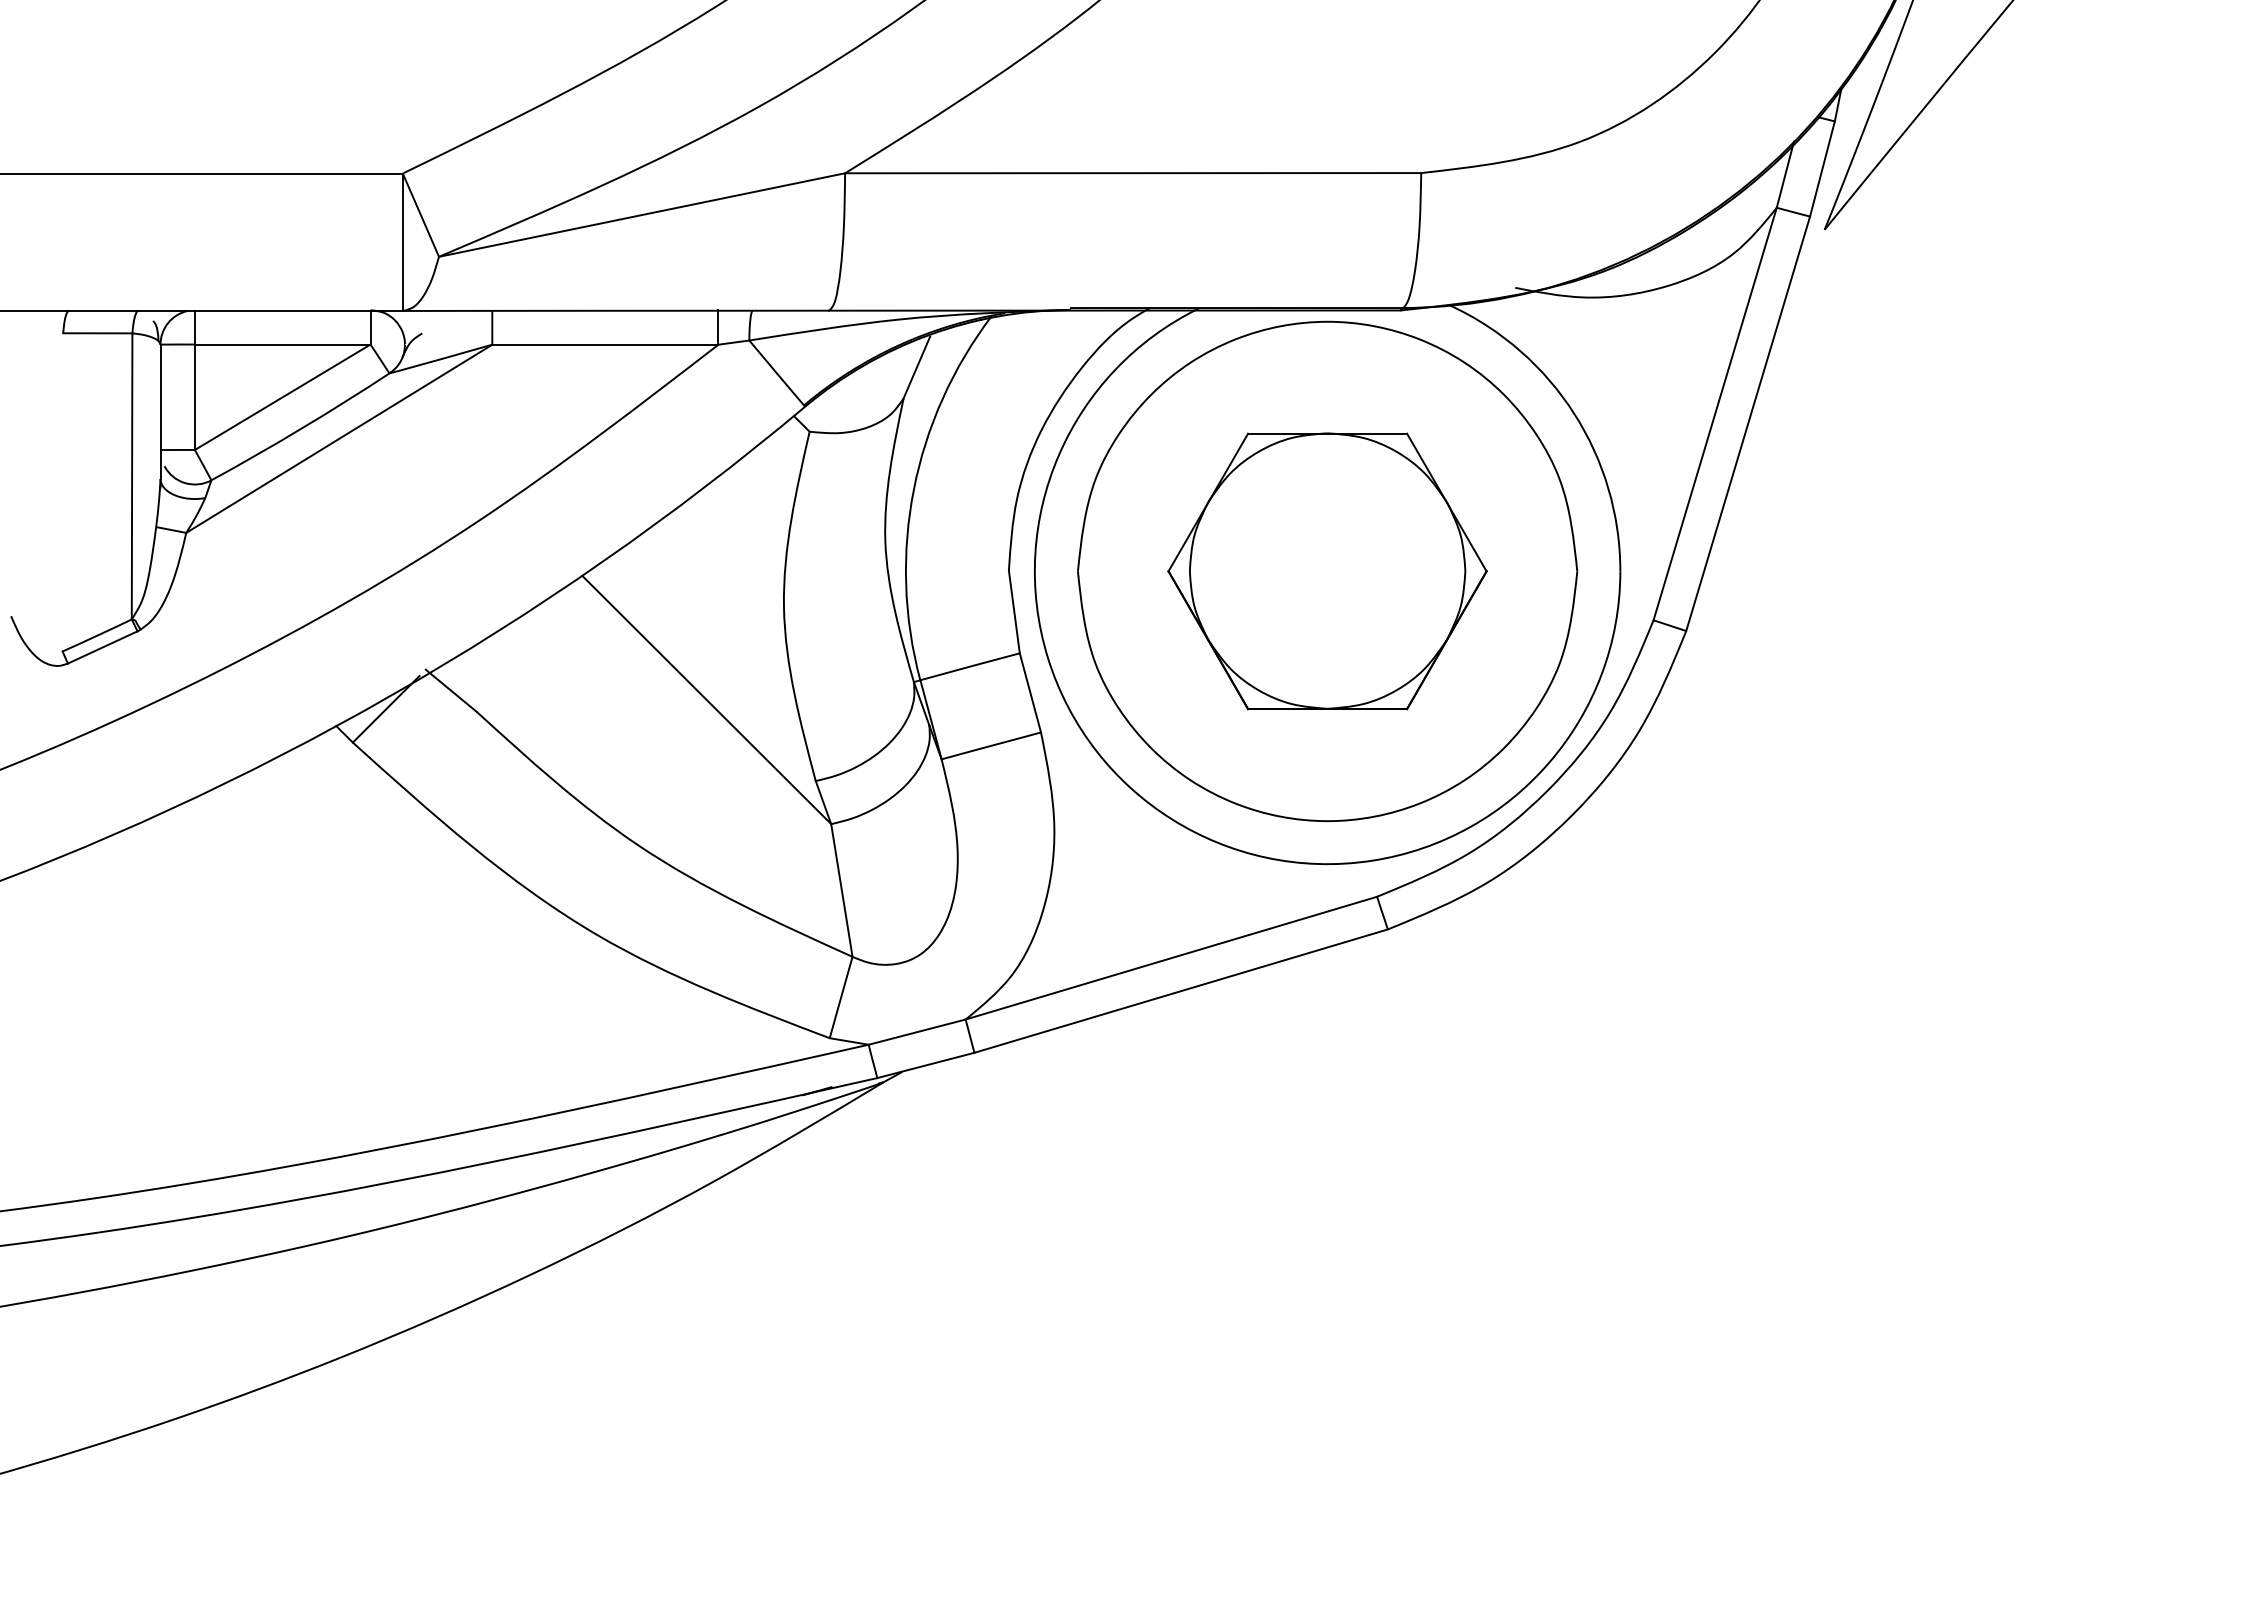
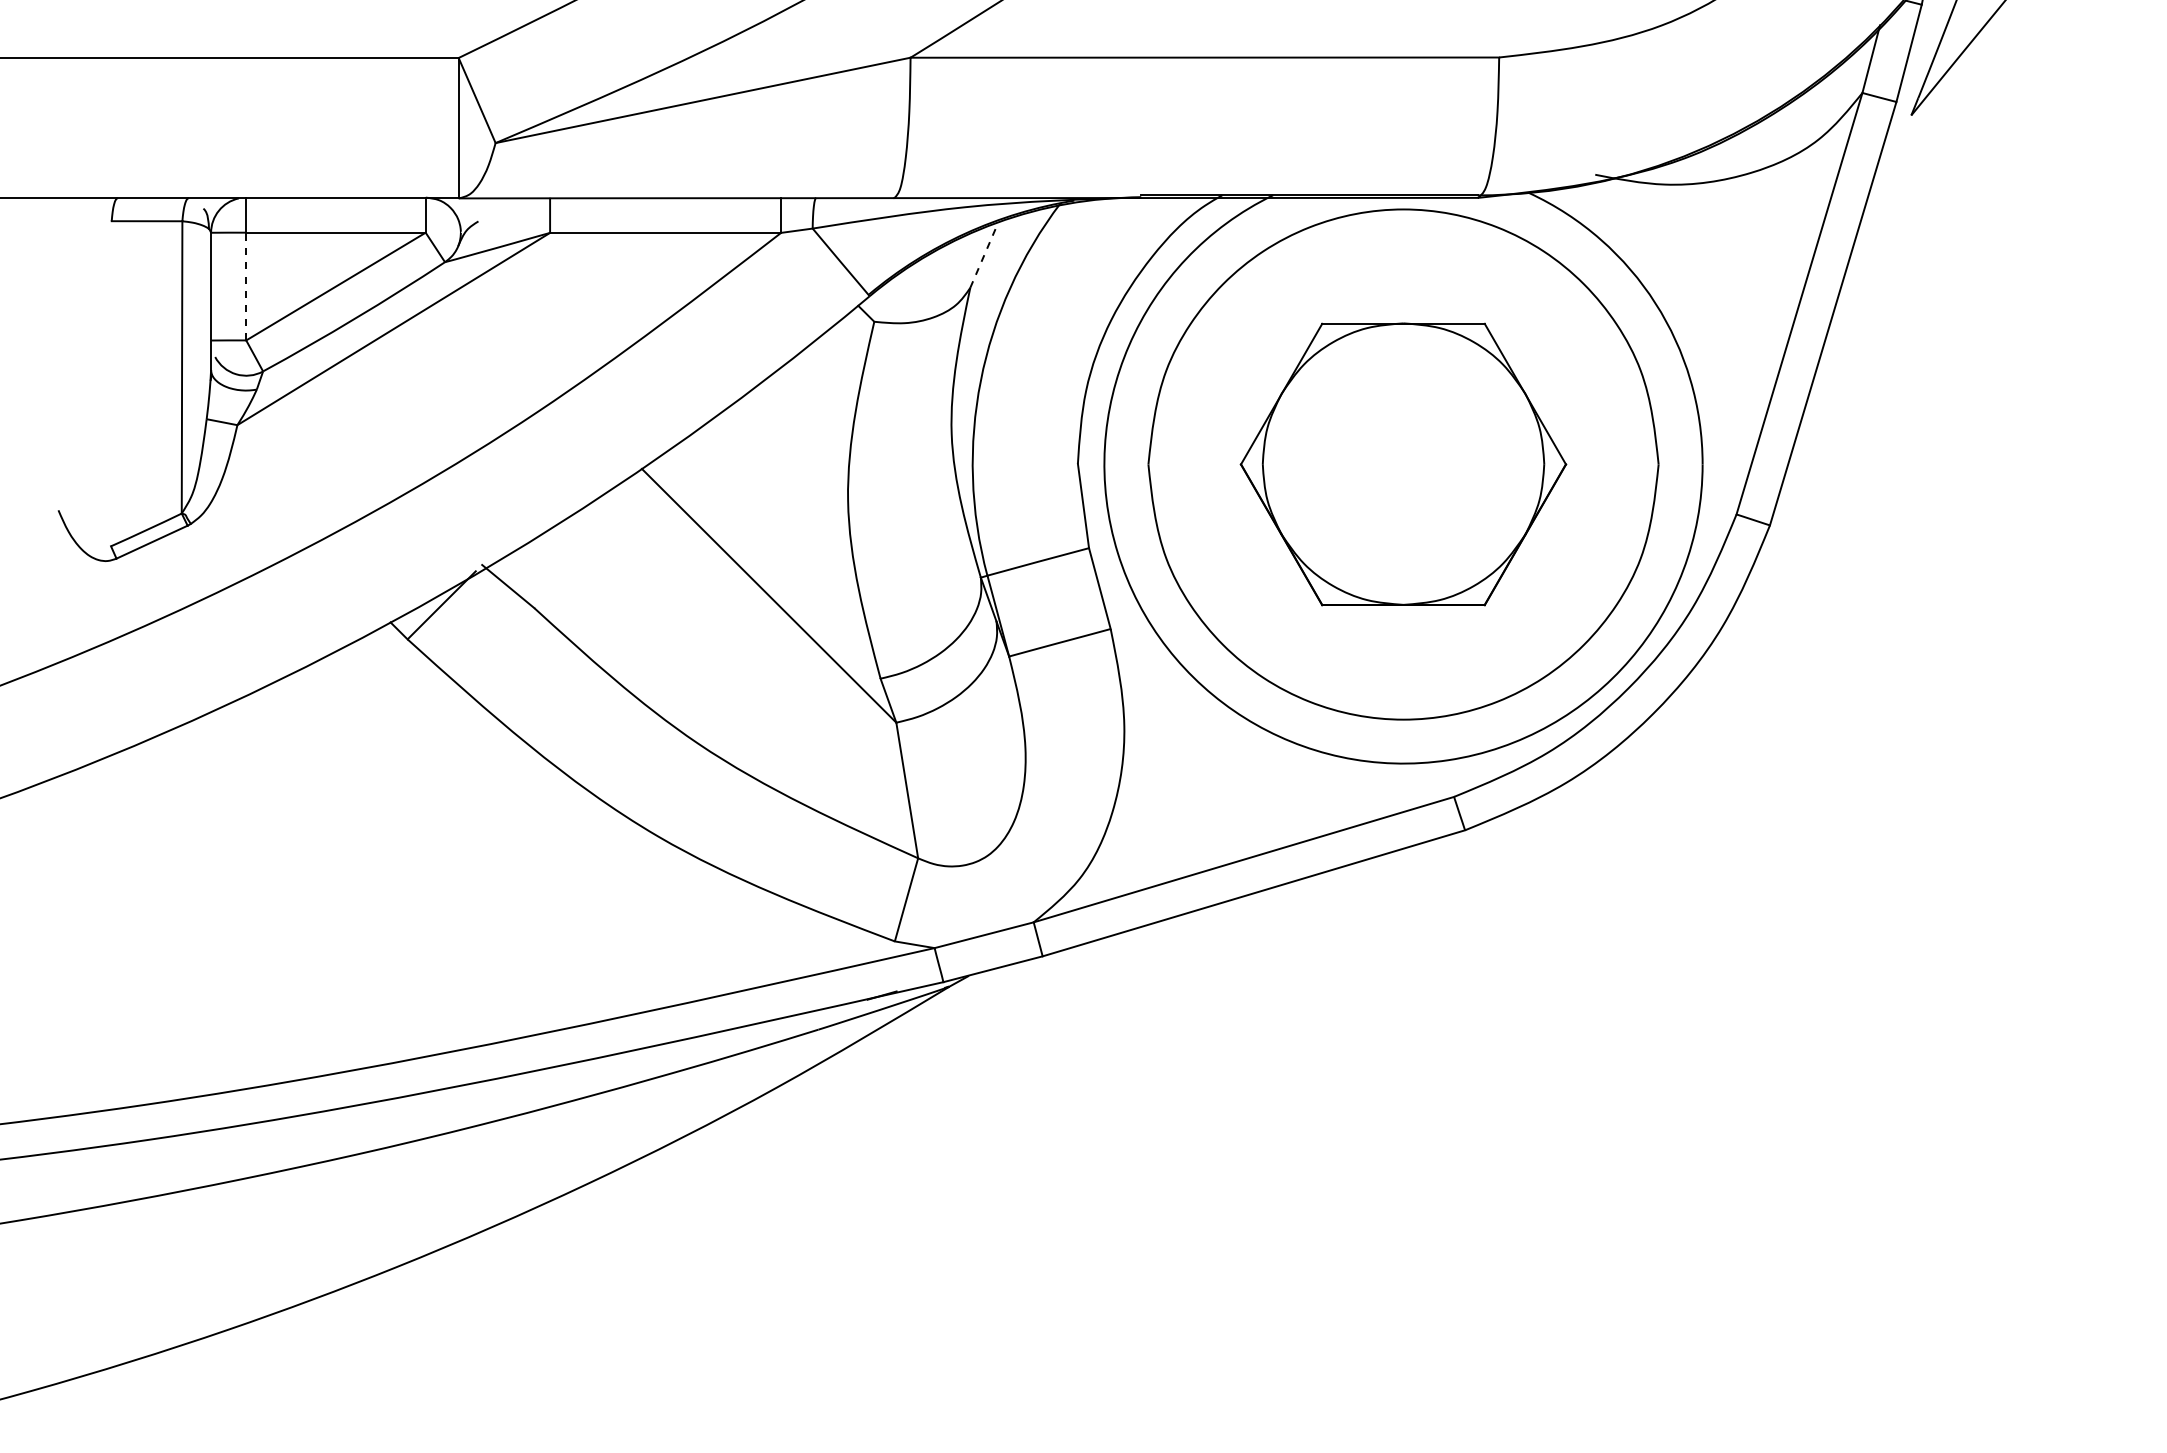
line: (916, 367) -> (983, 256), solid -> dashed
line: (194, 397) -> (245, 286), solid -> dashed

